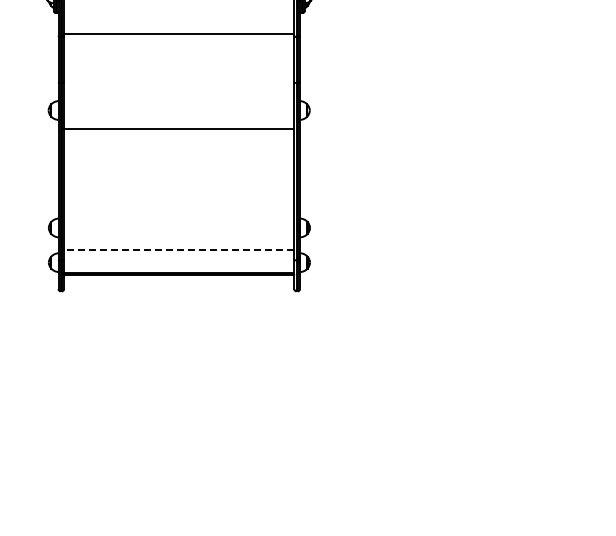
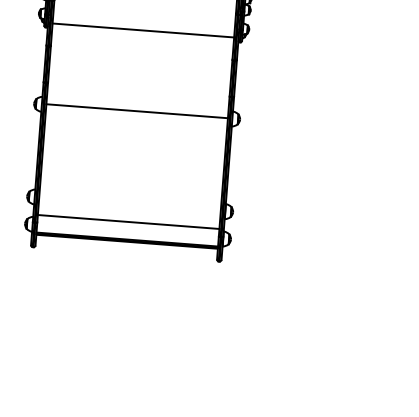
line: (179, 33) -> (143, 30), moved
line: (179, 128) -> (137, 110), moved
line: (178, 250) -> (128, 222), dashed -> solid

